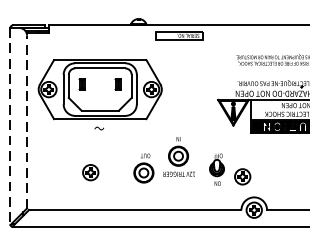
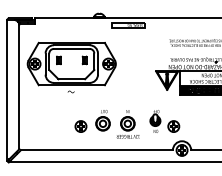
line: (27, 122) -> (19, 87), dashed -> solid
line: (10, 126) -> (7, 90), dashed -> solid
part: (178, 157) -> (127, 124), moved
part: (90, 172) -> (80, 126), moved

